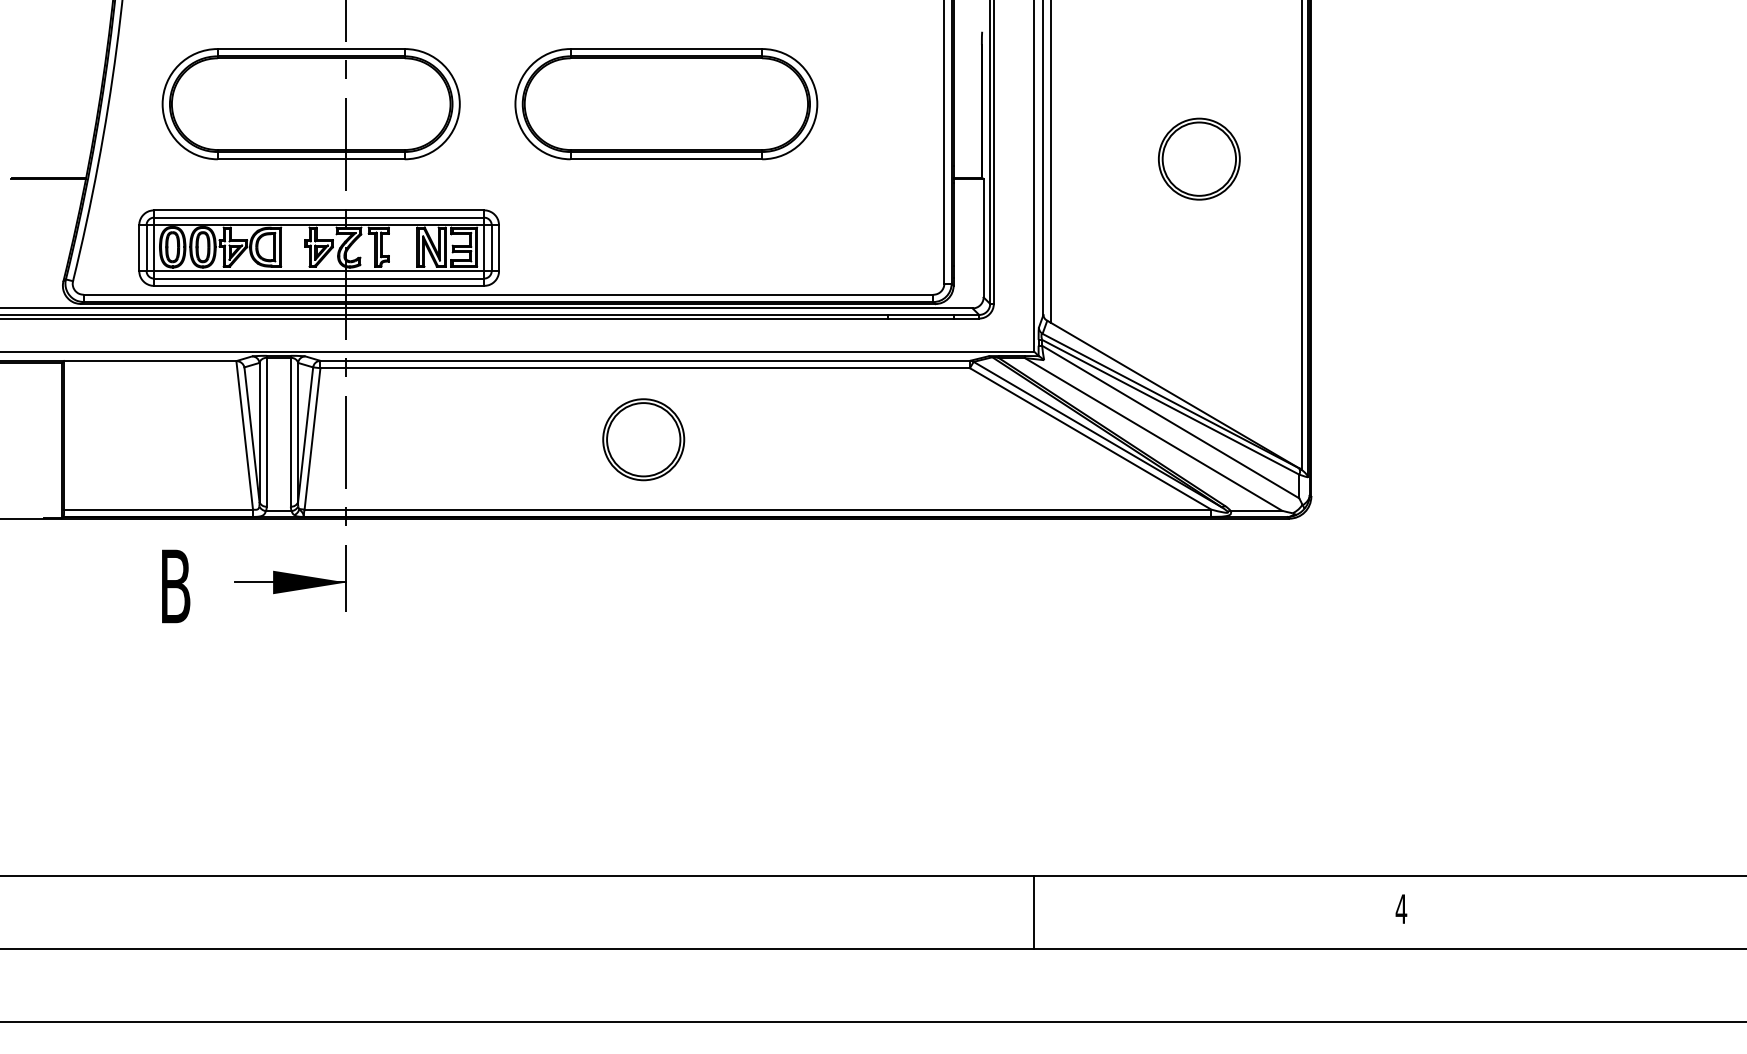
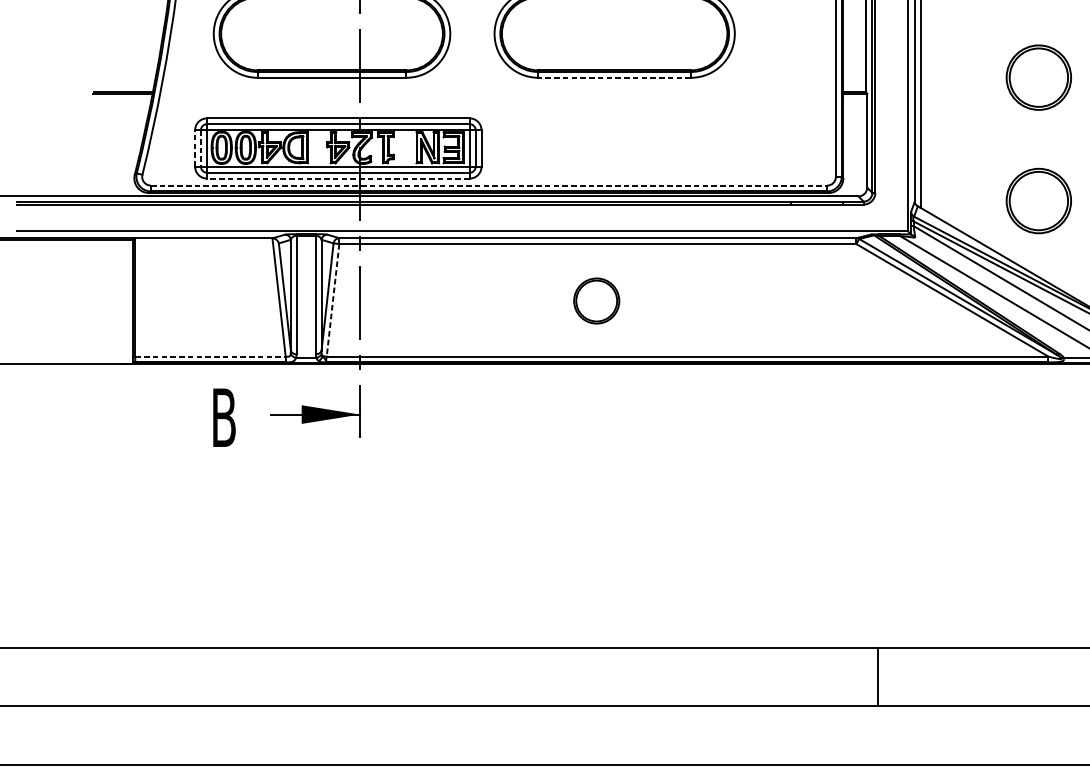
line: (666, 159) -> (614, 77), solid -> dashed
line: (139, 248) -> (195, 148), solid -> dashed
line: (146, 248) -> (200, 148), solid -> dashed
line: (318, 285) -> (337, 178), solid -> dashed
line: (508, 294) -> (489, 185), solid -> dashed
part: (1199, 313) -> (1039, 200), added
line: (312, 439) -> (333, 300), solid -> dashed
part: (643, 439) -> (596, 300), size x0.7
line: (159, 509) -> (211, 356), solid -> dashed
line: (1034, 911) -> (878, 676), moved

